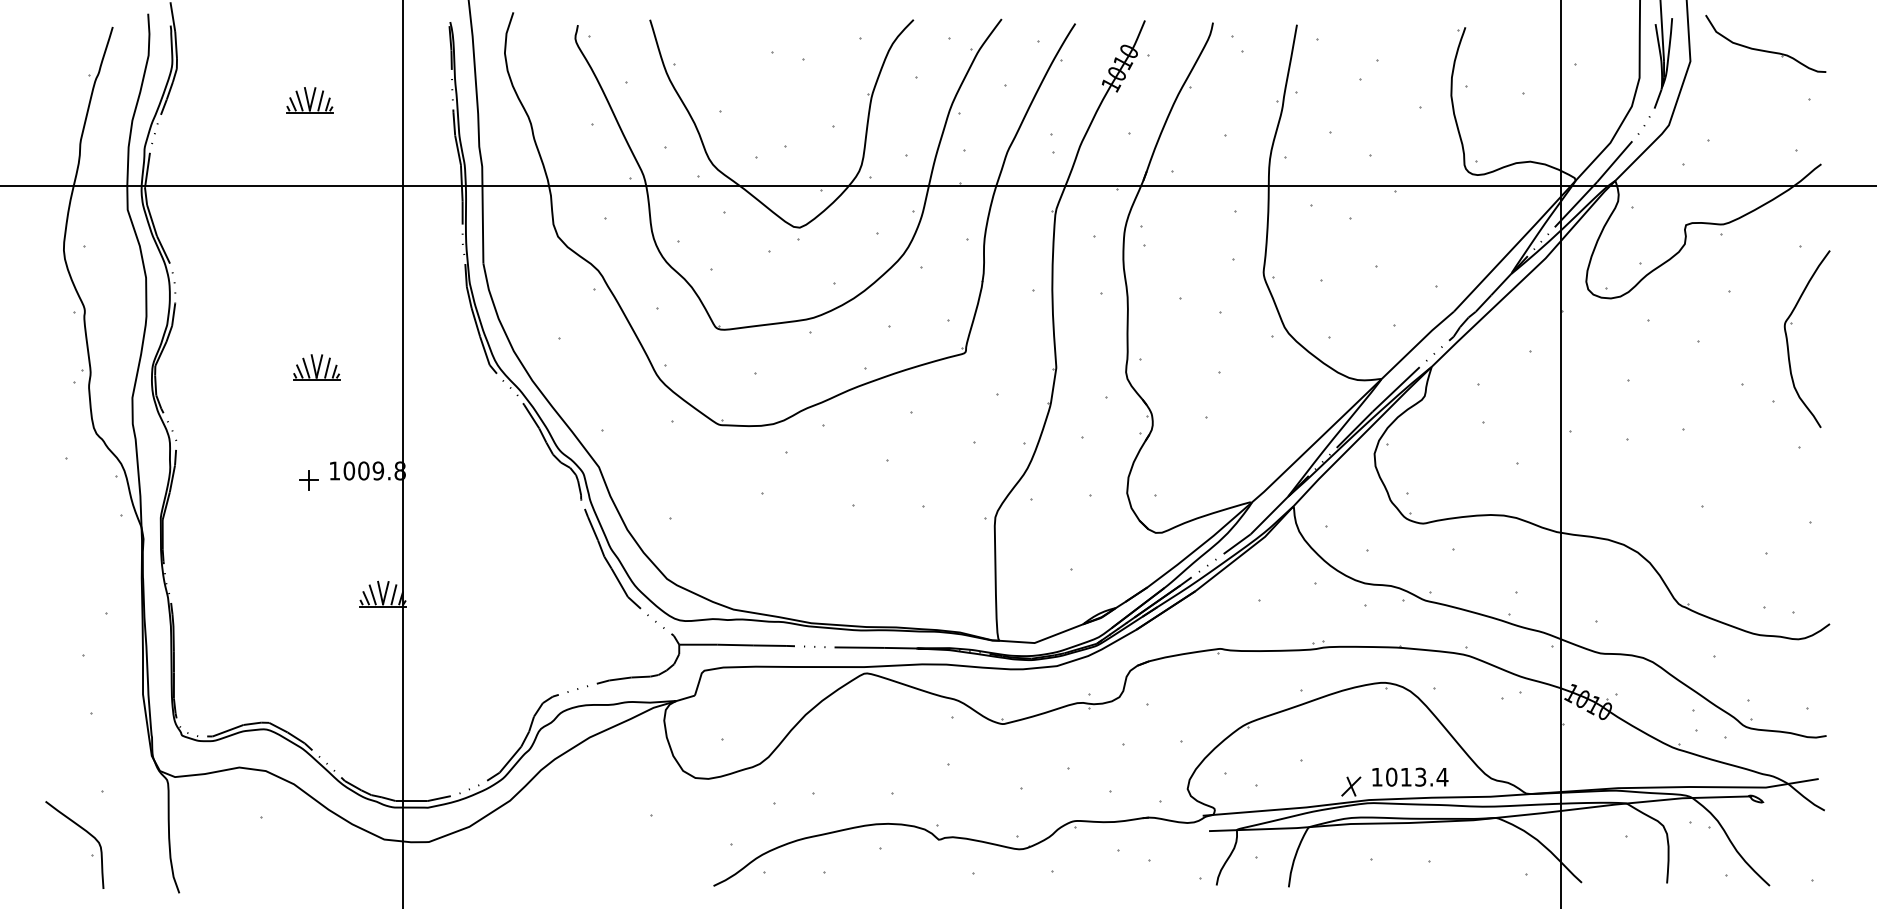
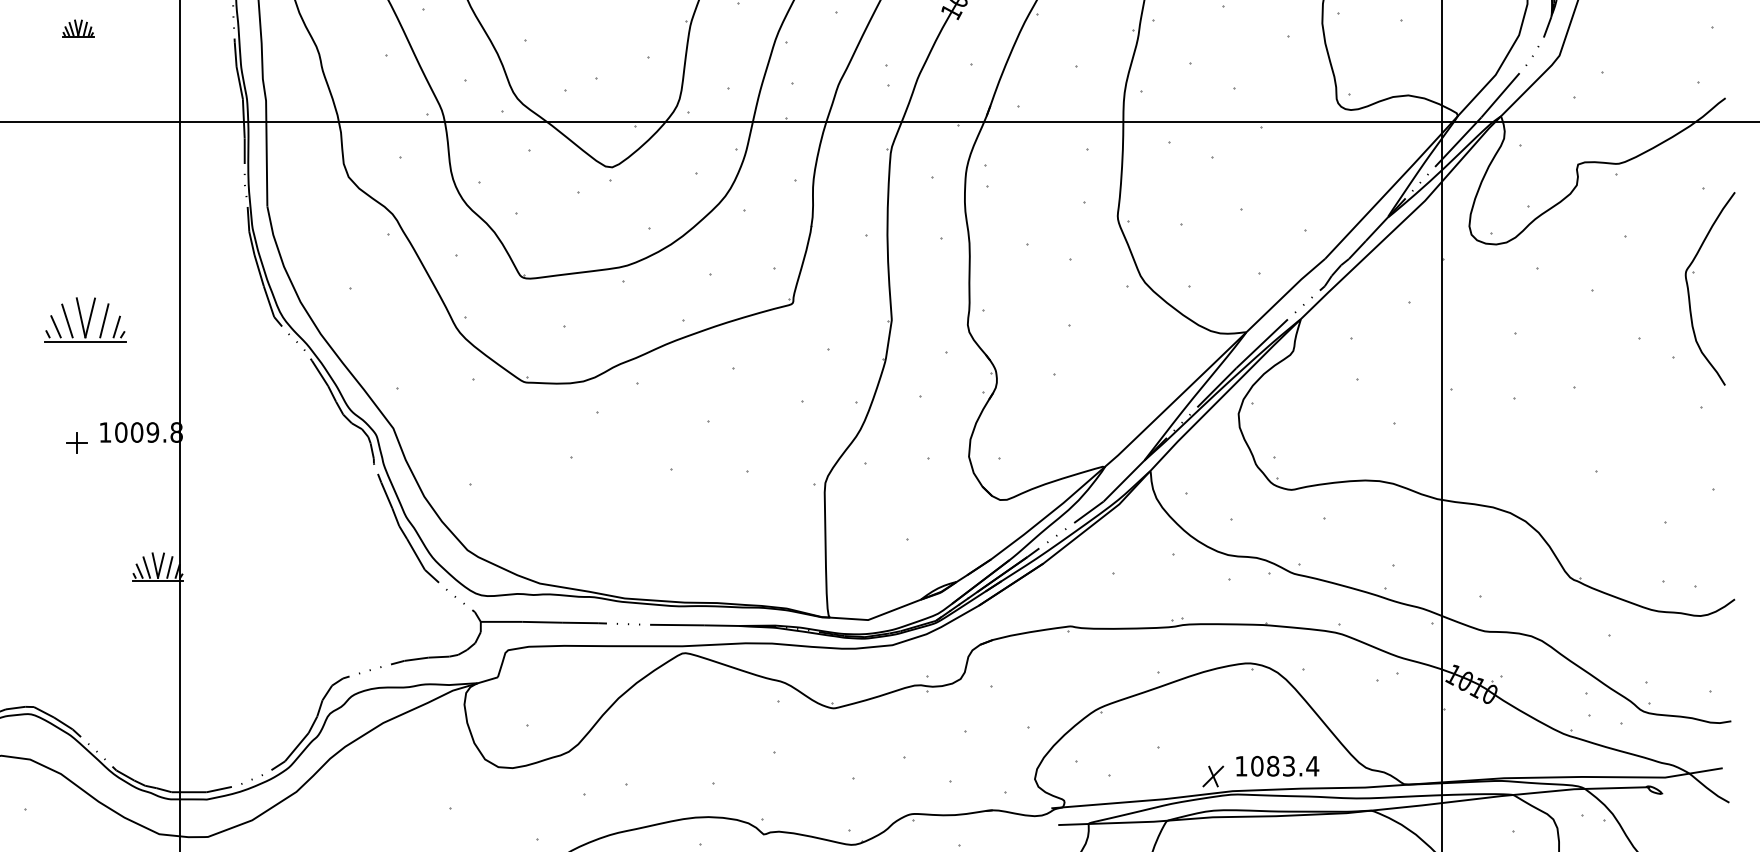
part: (309, 100) -> (77, 28), size x0.6
part: (316, 367) -> (85, 319), size x1.6
text: (1405, 776) -> (1272, 765), 1013.4 -> 1083.4

